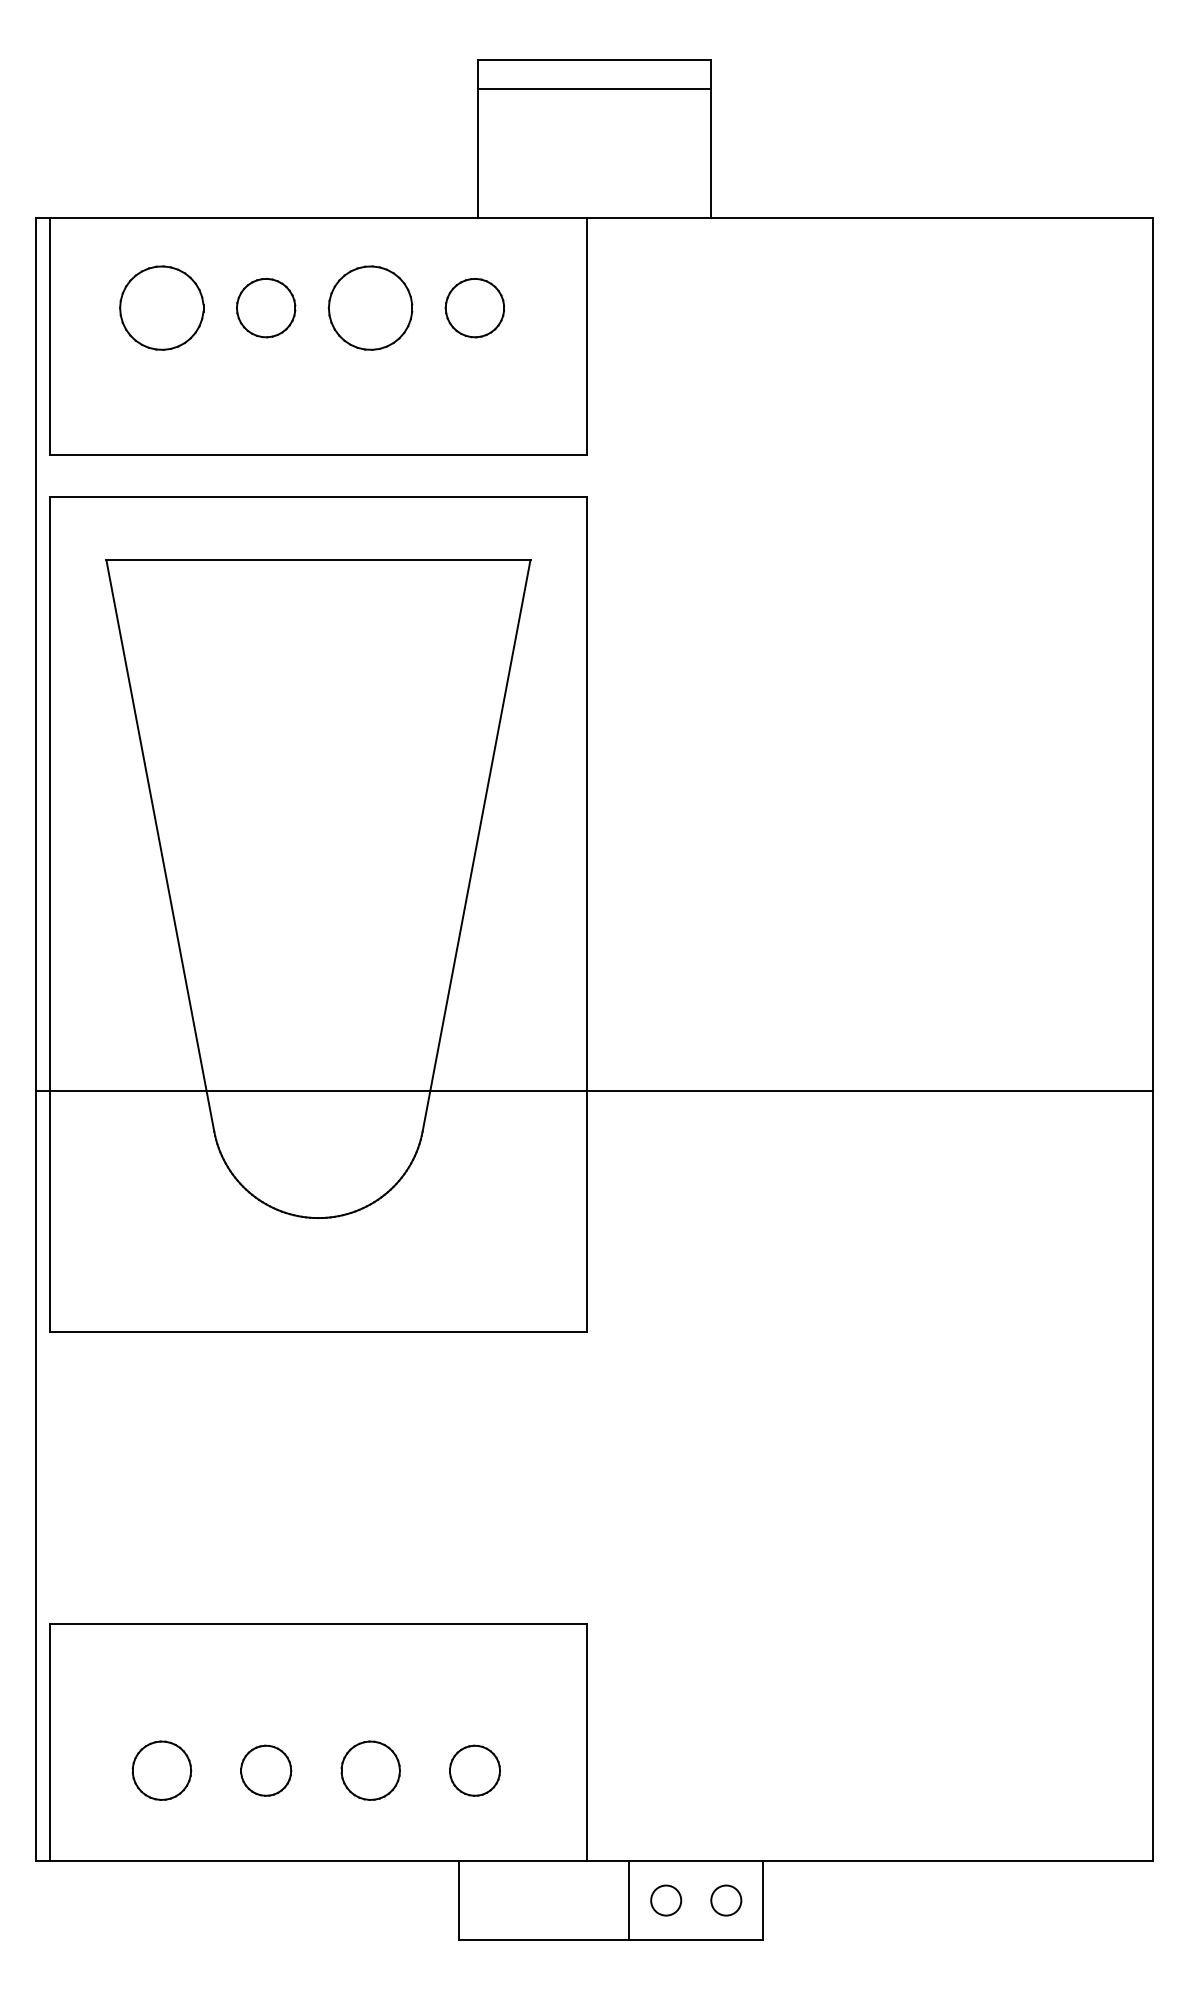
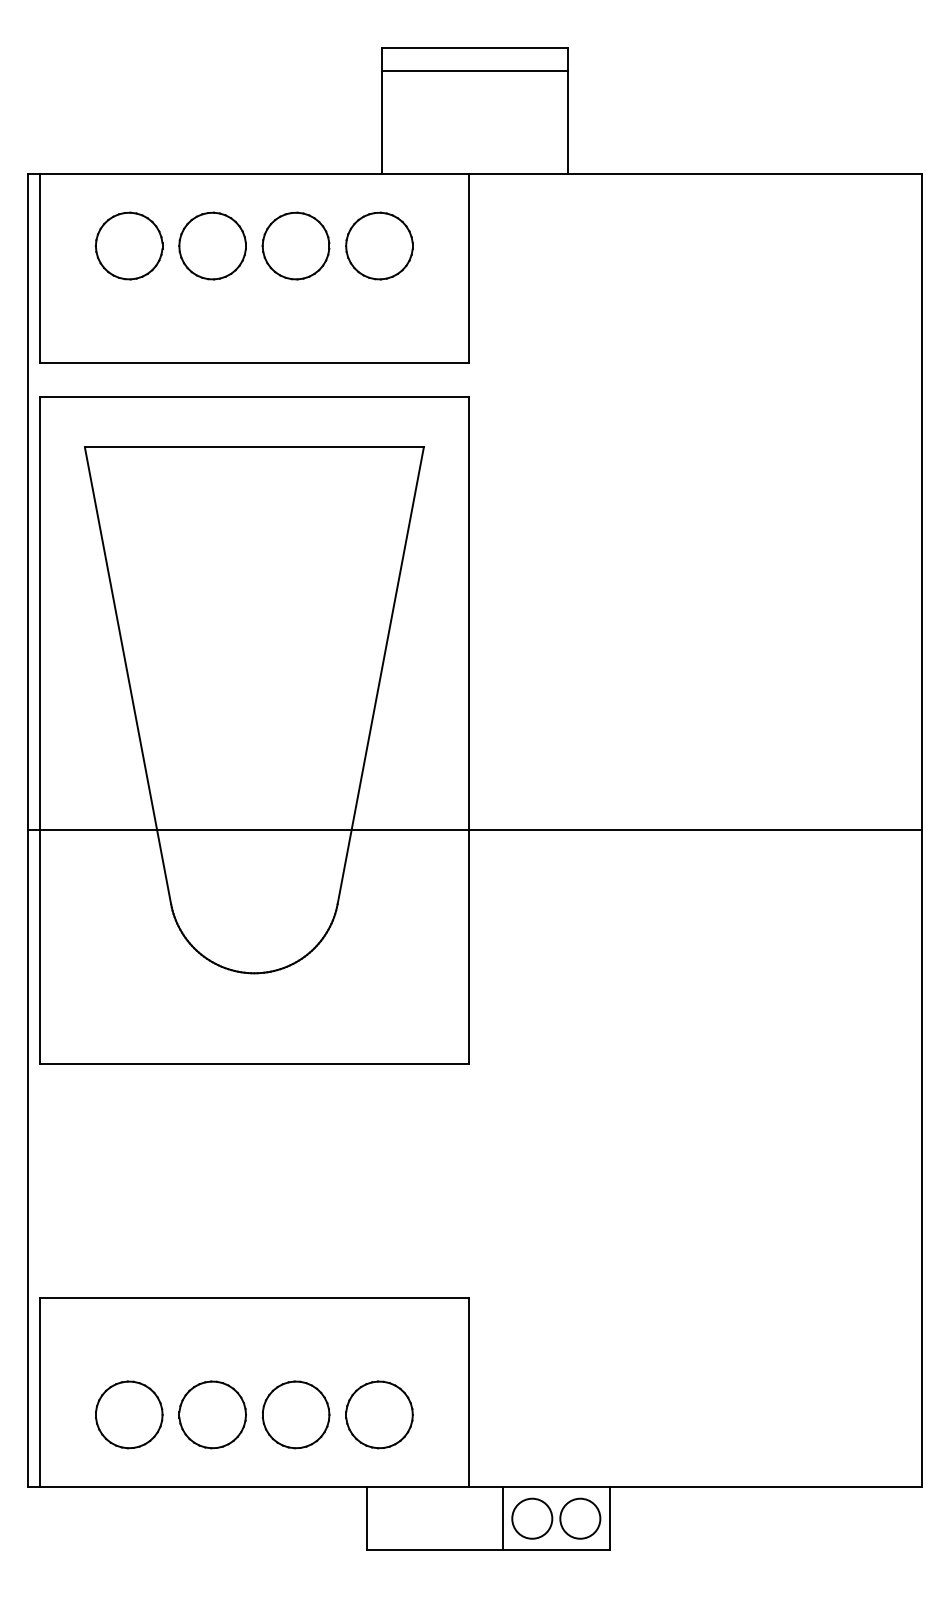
part: (265, 307) -> (212, 245), size x1.43
part: (474, 307) -> (379, 245), size x1.43
line: (594, 1091) -> (475, 830), moved
part: (161, 1770) -> (128, 1414), size x1.43
part: (265, 1770) -> (212, 1414), size x1.67
part: (370, 1770) -> (295, 1414), size x1.43
part: (474, 1770) -> (379, 1414), size x1.67
circle: (666, 1900) -> (532, 1518), size x1.67
circle: (726, 1900) -> (580, 1518), size x1.67

